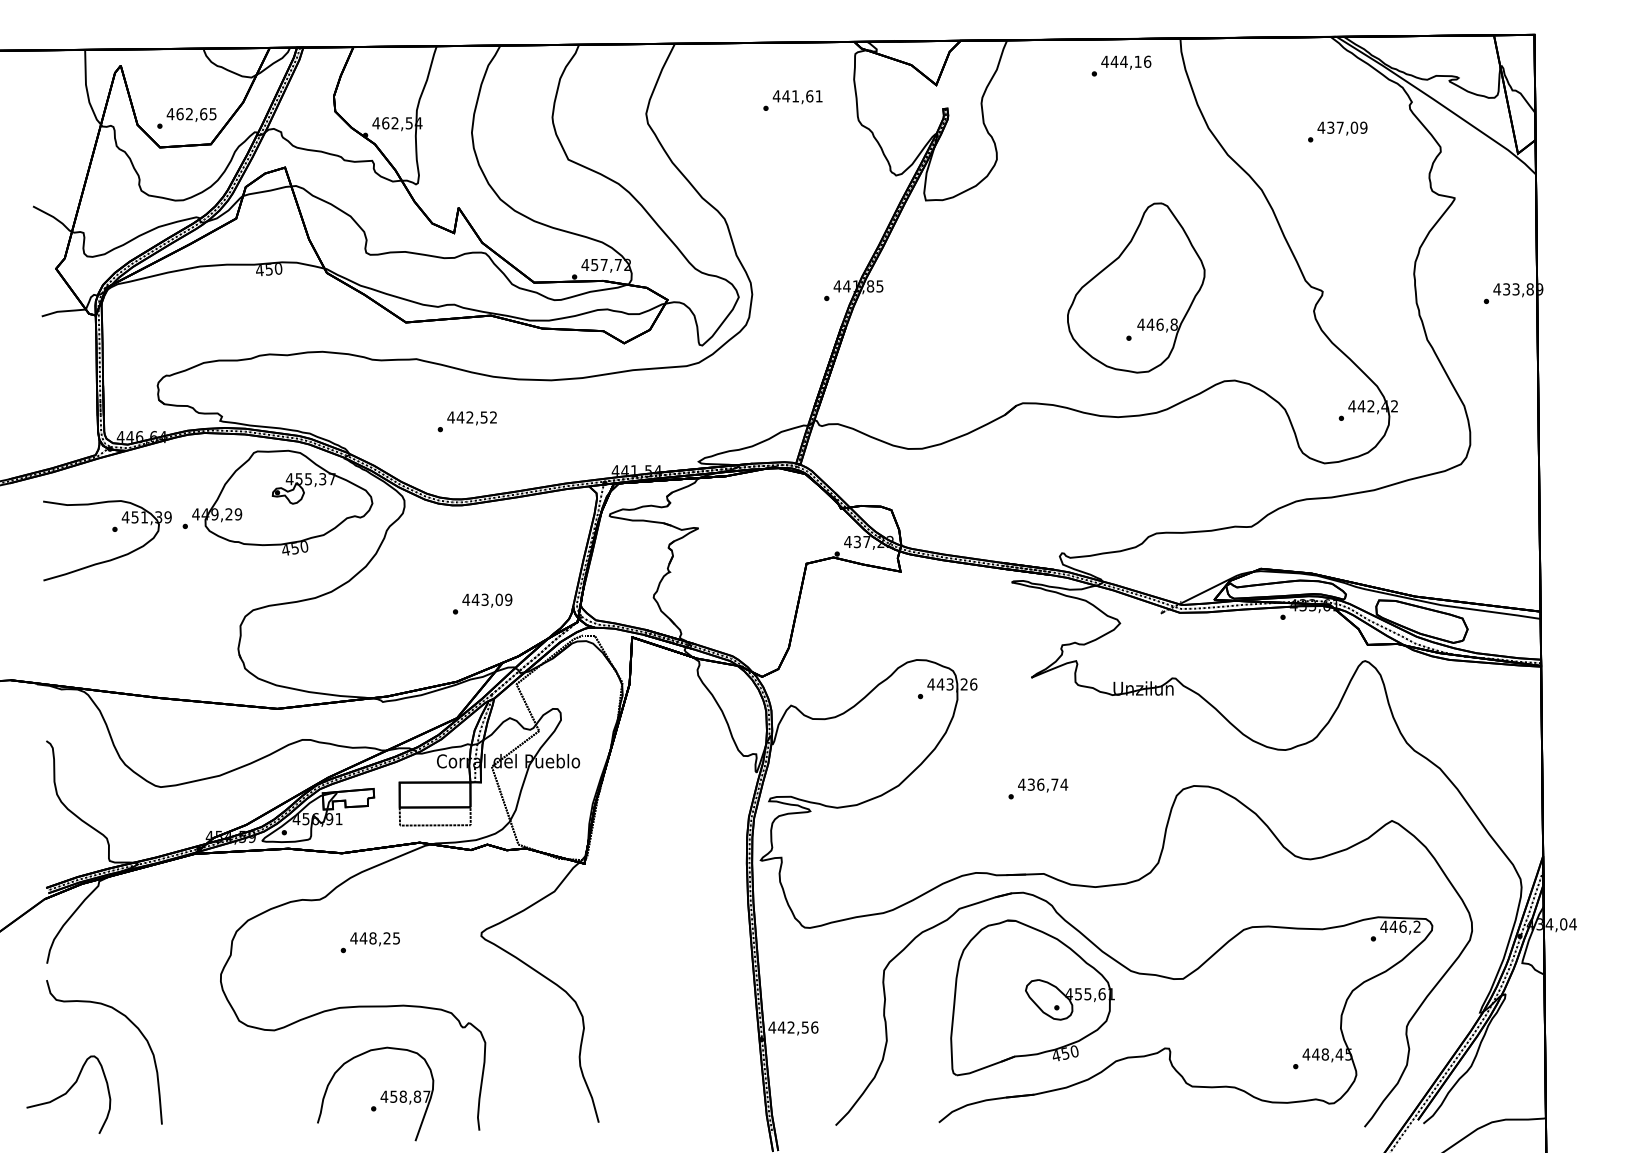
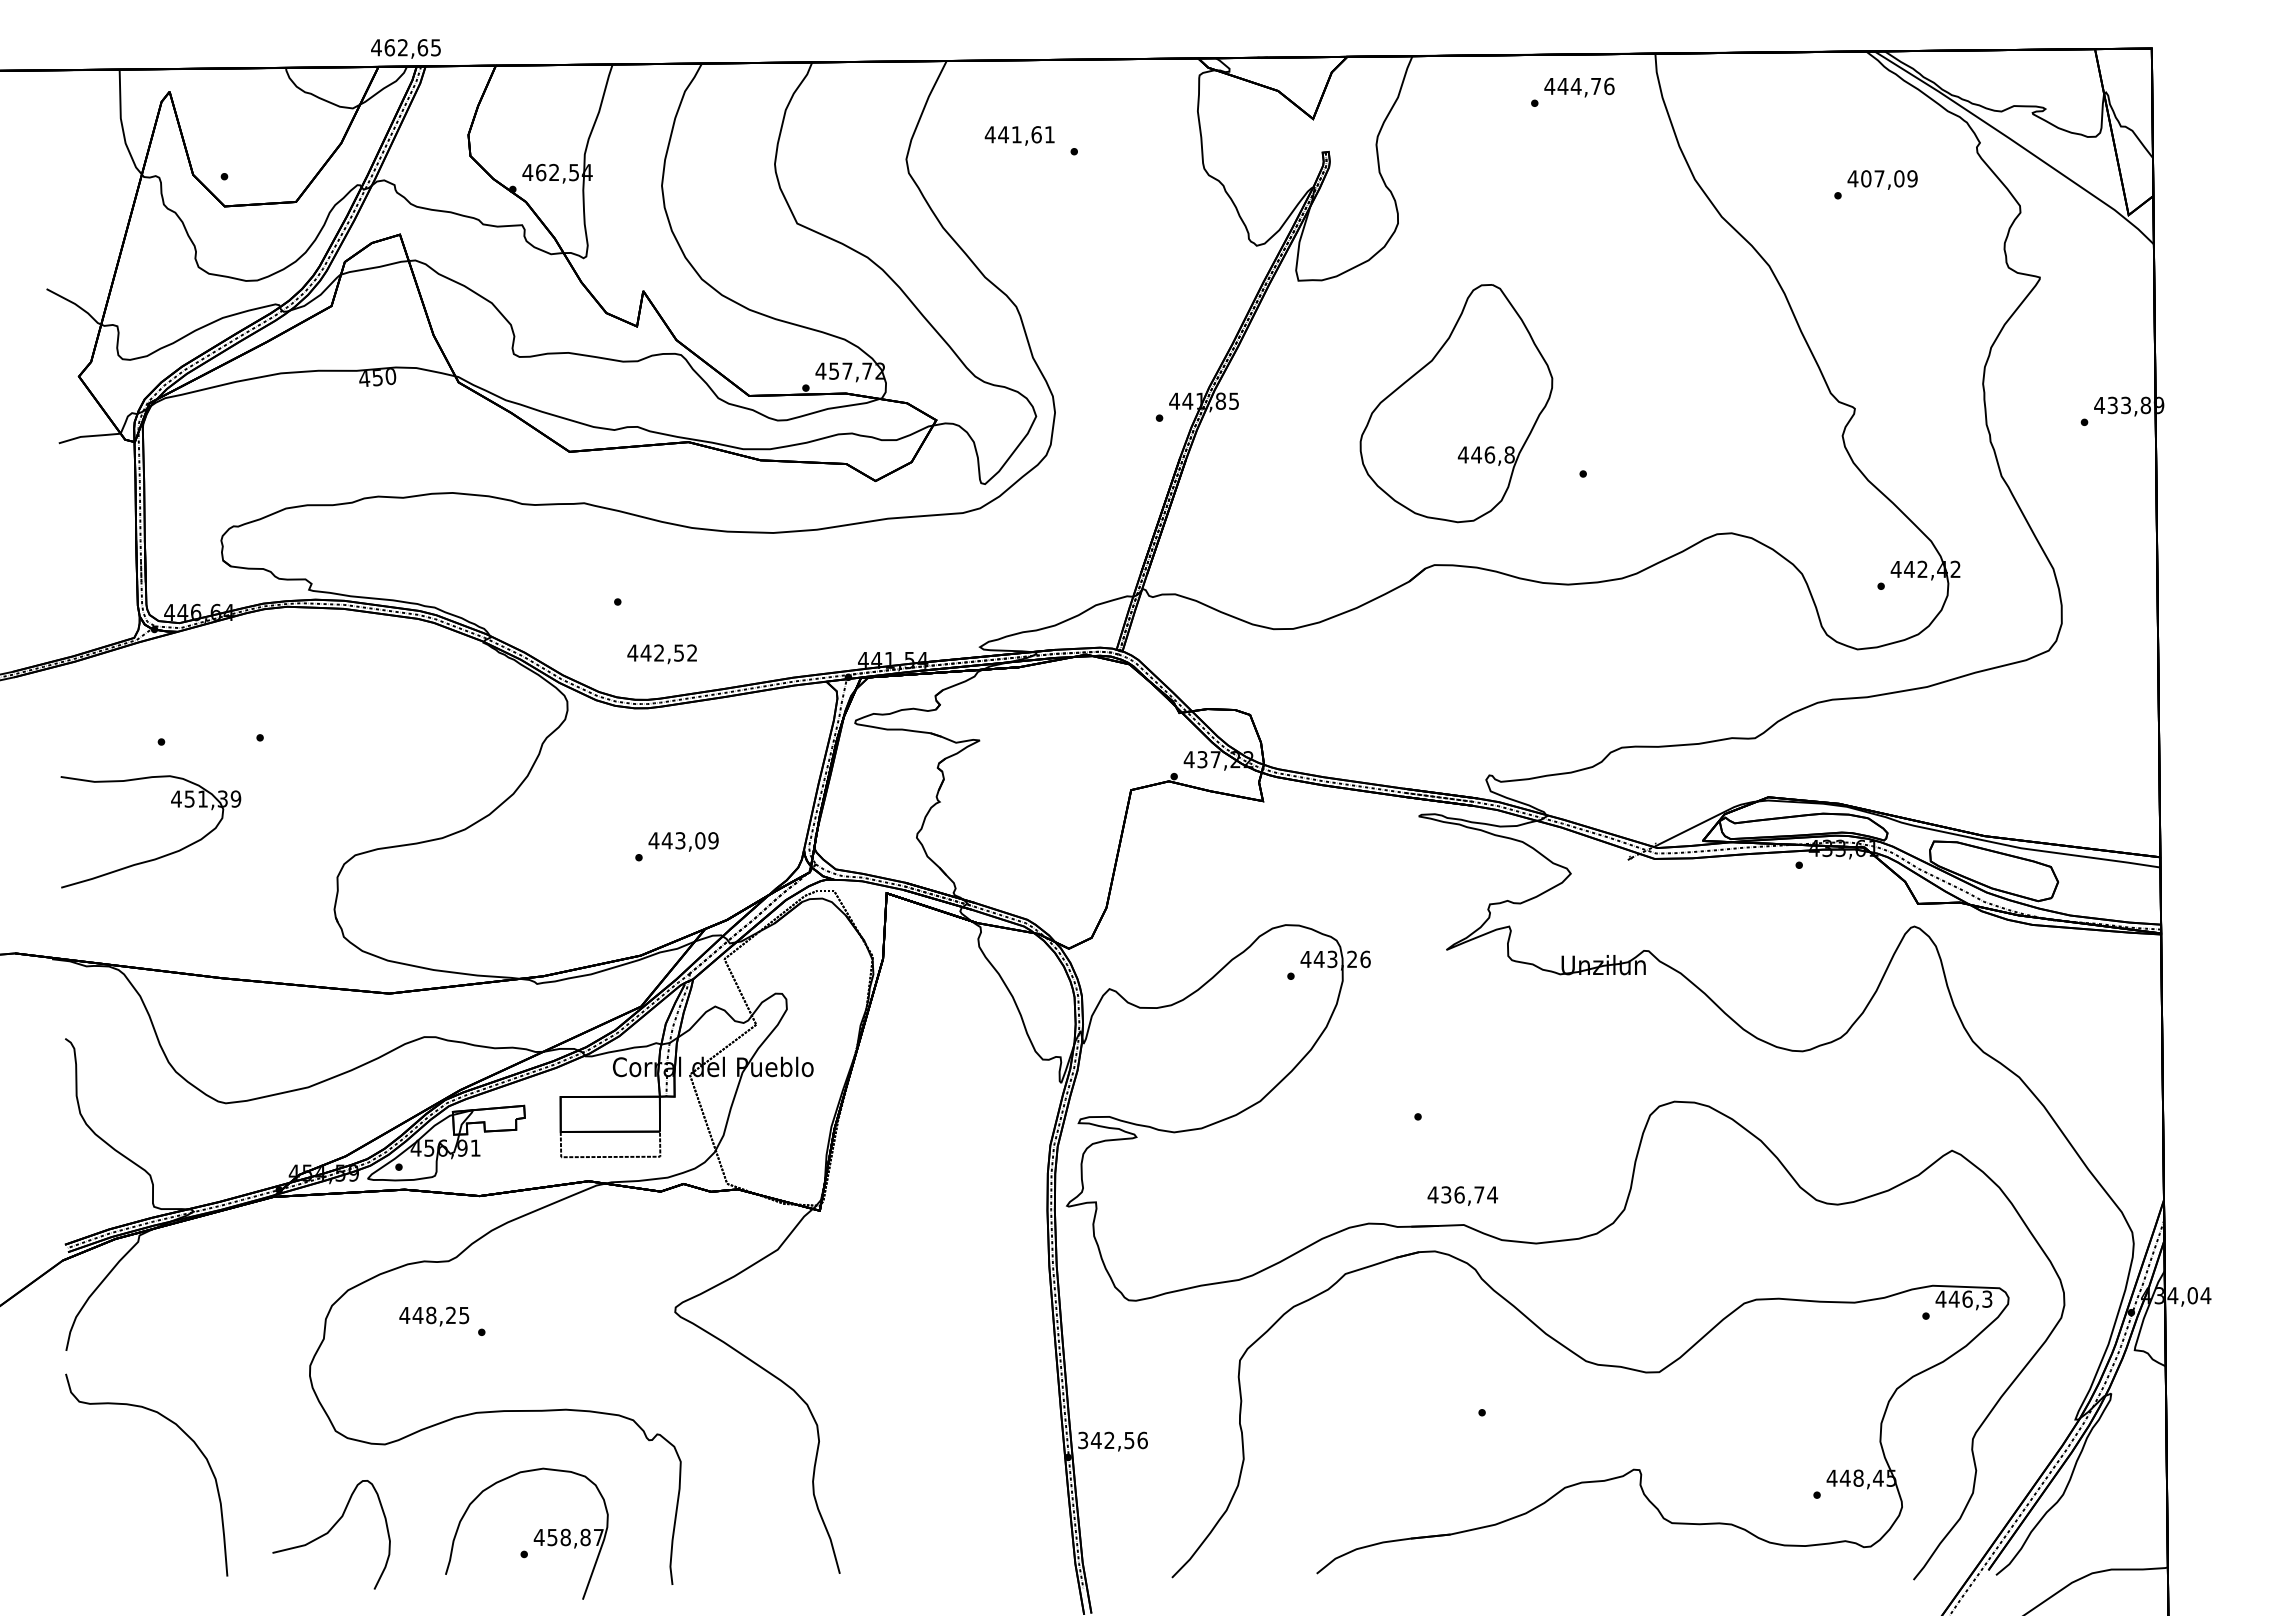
text: (1137, 61) -> (1595, 86), 444,16 -> 444,76
text: (797, 96) -> (1019, 135), moved
text: (191, 114) -> (405, 48), moved
text: (1330, 127) -> (1866, 178), 437,09 -> 407,09
part: (1136, 288) -> (1456, 403), moved
text: (471, 418) -> (661, 654), moved
part: (282, 502) -> (396, 704), removed
part: (113, 558) -> (159, 856), moved
text: (1042, 785) -> (1462, 1195), moved
text: (1417, 927) -> (1987, 1299), 446,2 -> 446,3
text: (375, 939) -> (434, 1316), moved
part: (1032, 997) -> (1448, 1398), removed
text: (771, 1027) -> (1082, 1440), 442,56 -> 342,56
curve: (67, 1093) -> (329, 1532), moved

